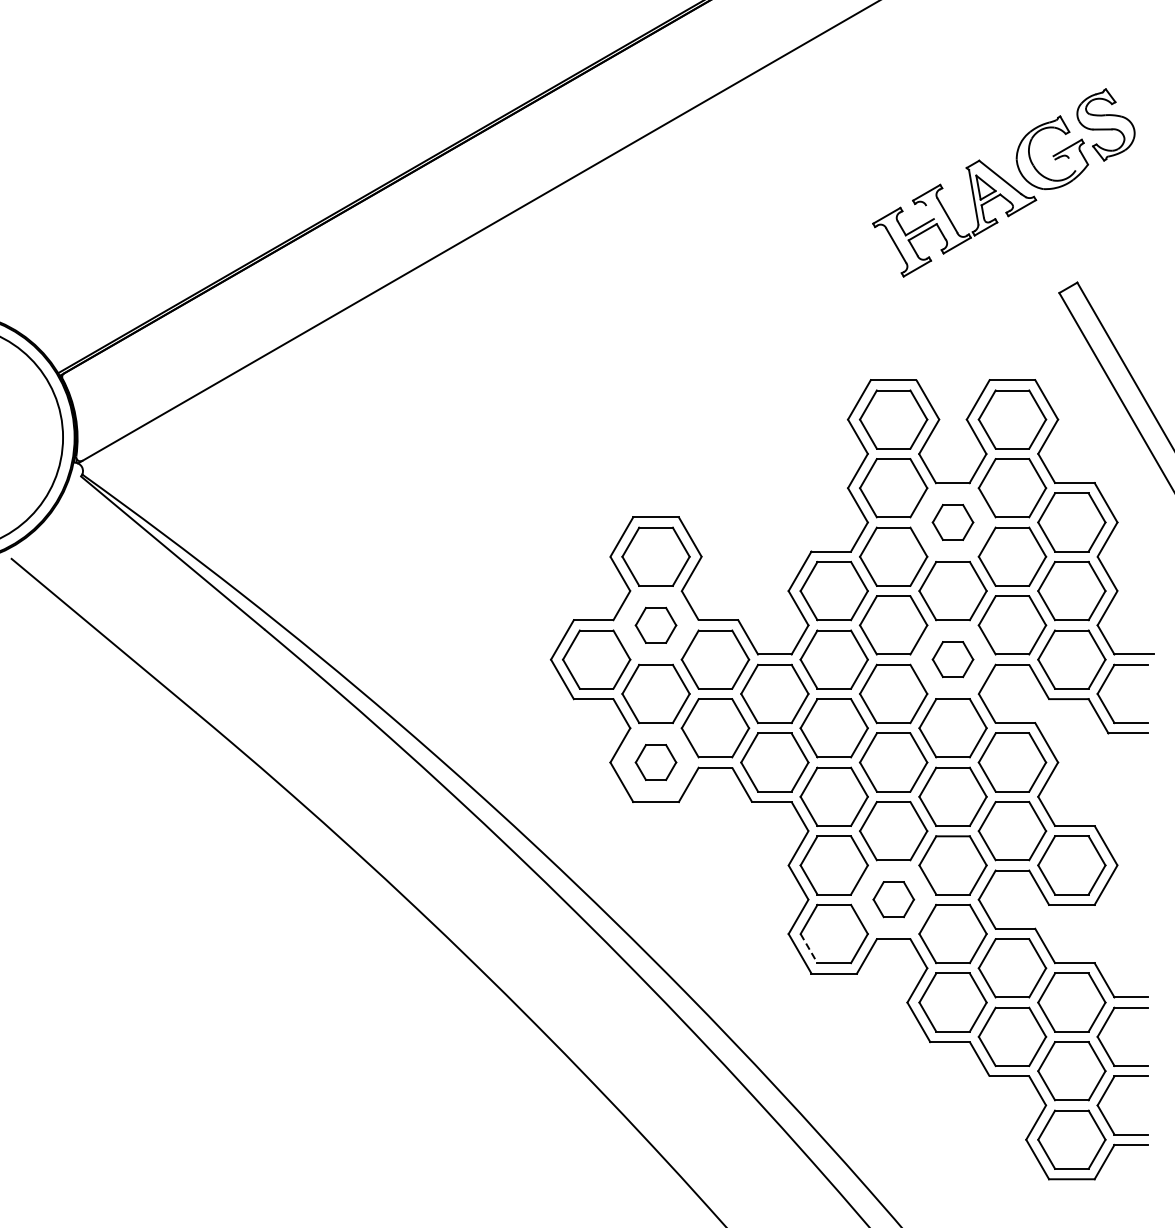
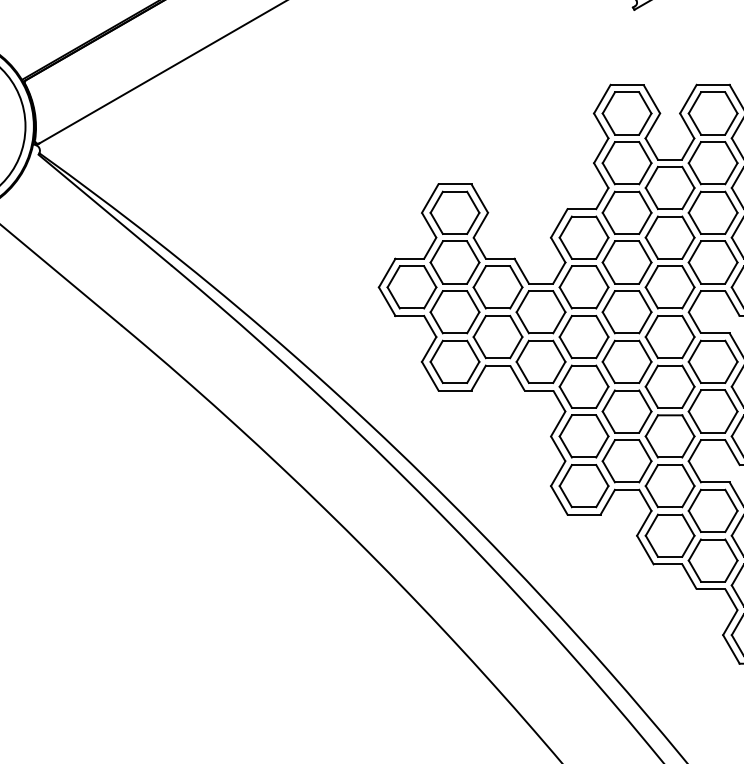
part: (952, 522) -> (669, 188), size x1.67
part: (655, 625) -> (454, 262), size x1.67
part: (952, 659) -> (669, 287), size x1.67
part: (655, 762) -> (454, 361), size x1.67
part: (893, 899) -> (626, 461), size x1.67
line: (809, 948) -> (566, 496), dashed -> solid

